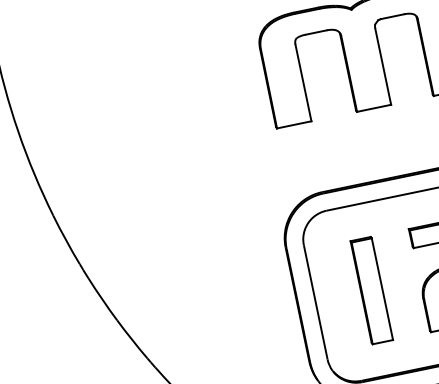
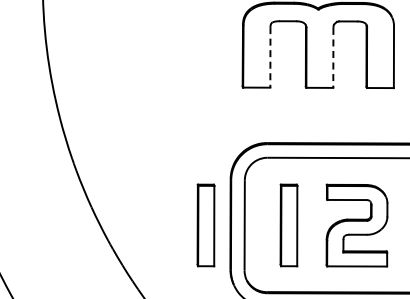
line: (383, 66) -> (333, 57), solid -> dashed
line: (303, 83) -> (270, 57), solid -> dashed
part: (266, 312) -> (205, 225), added

